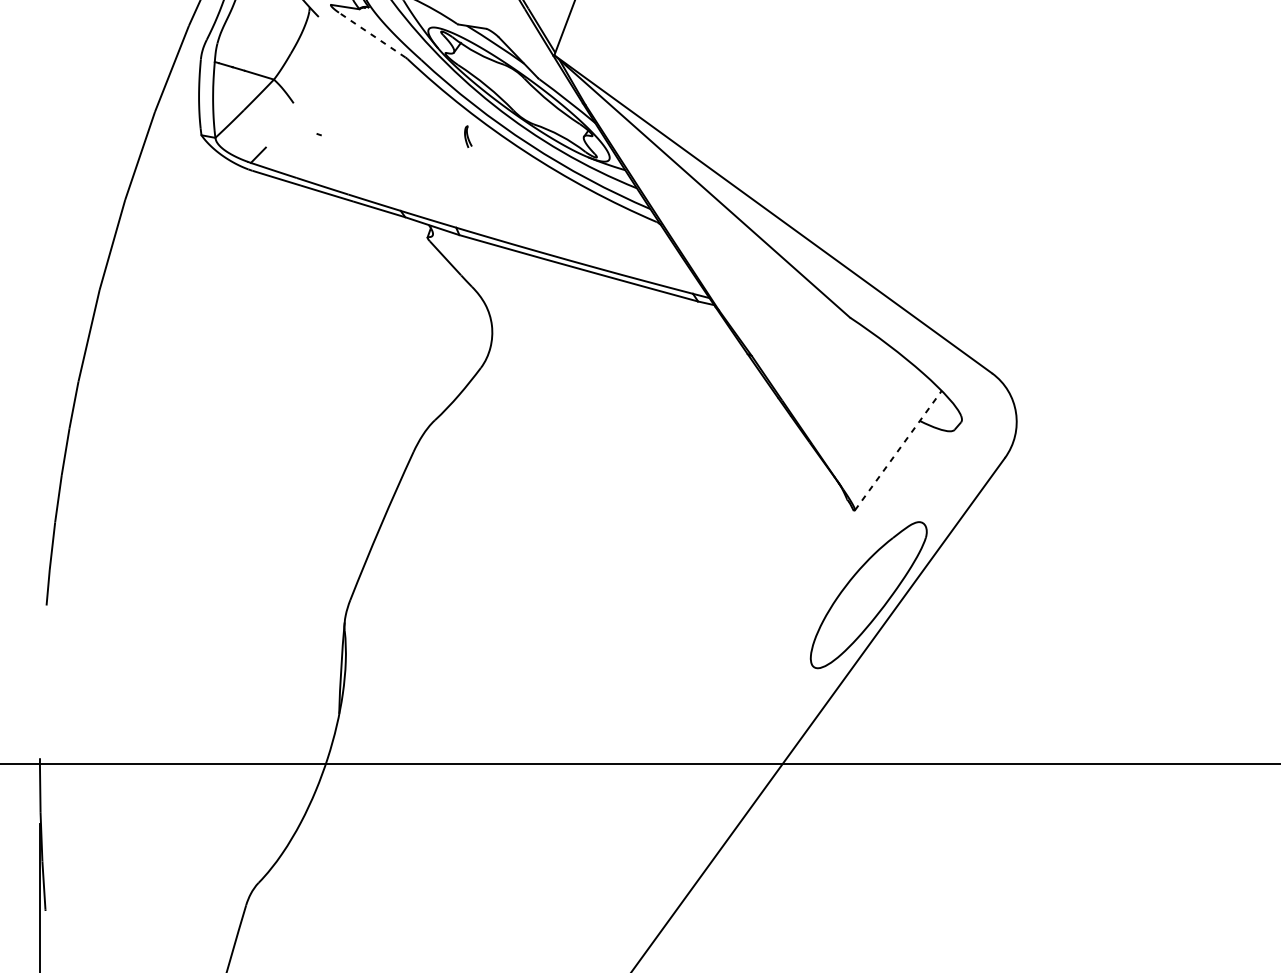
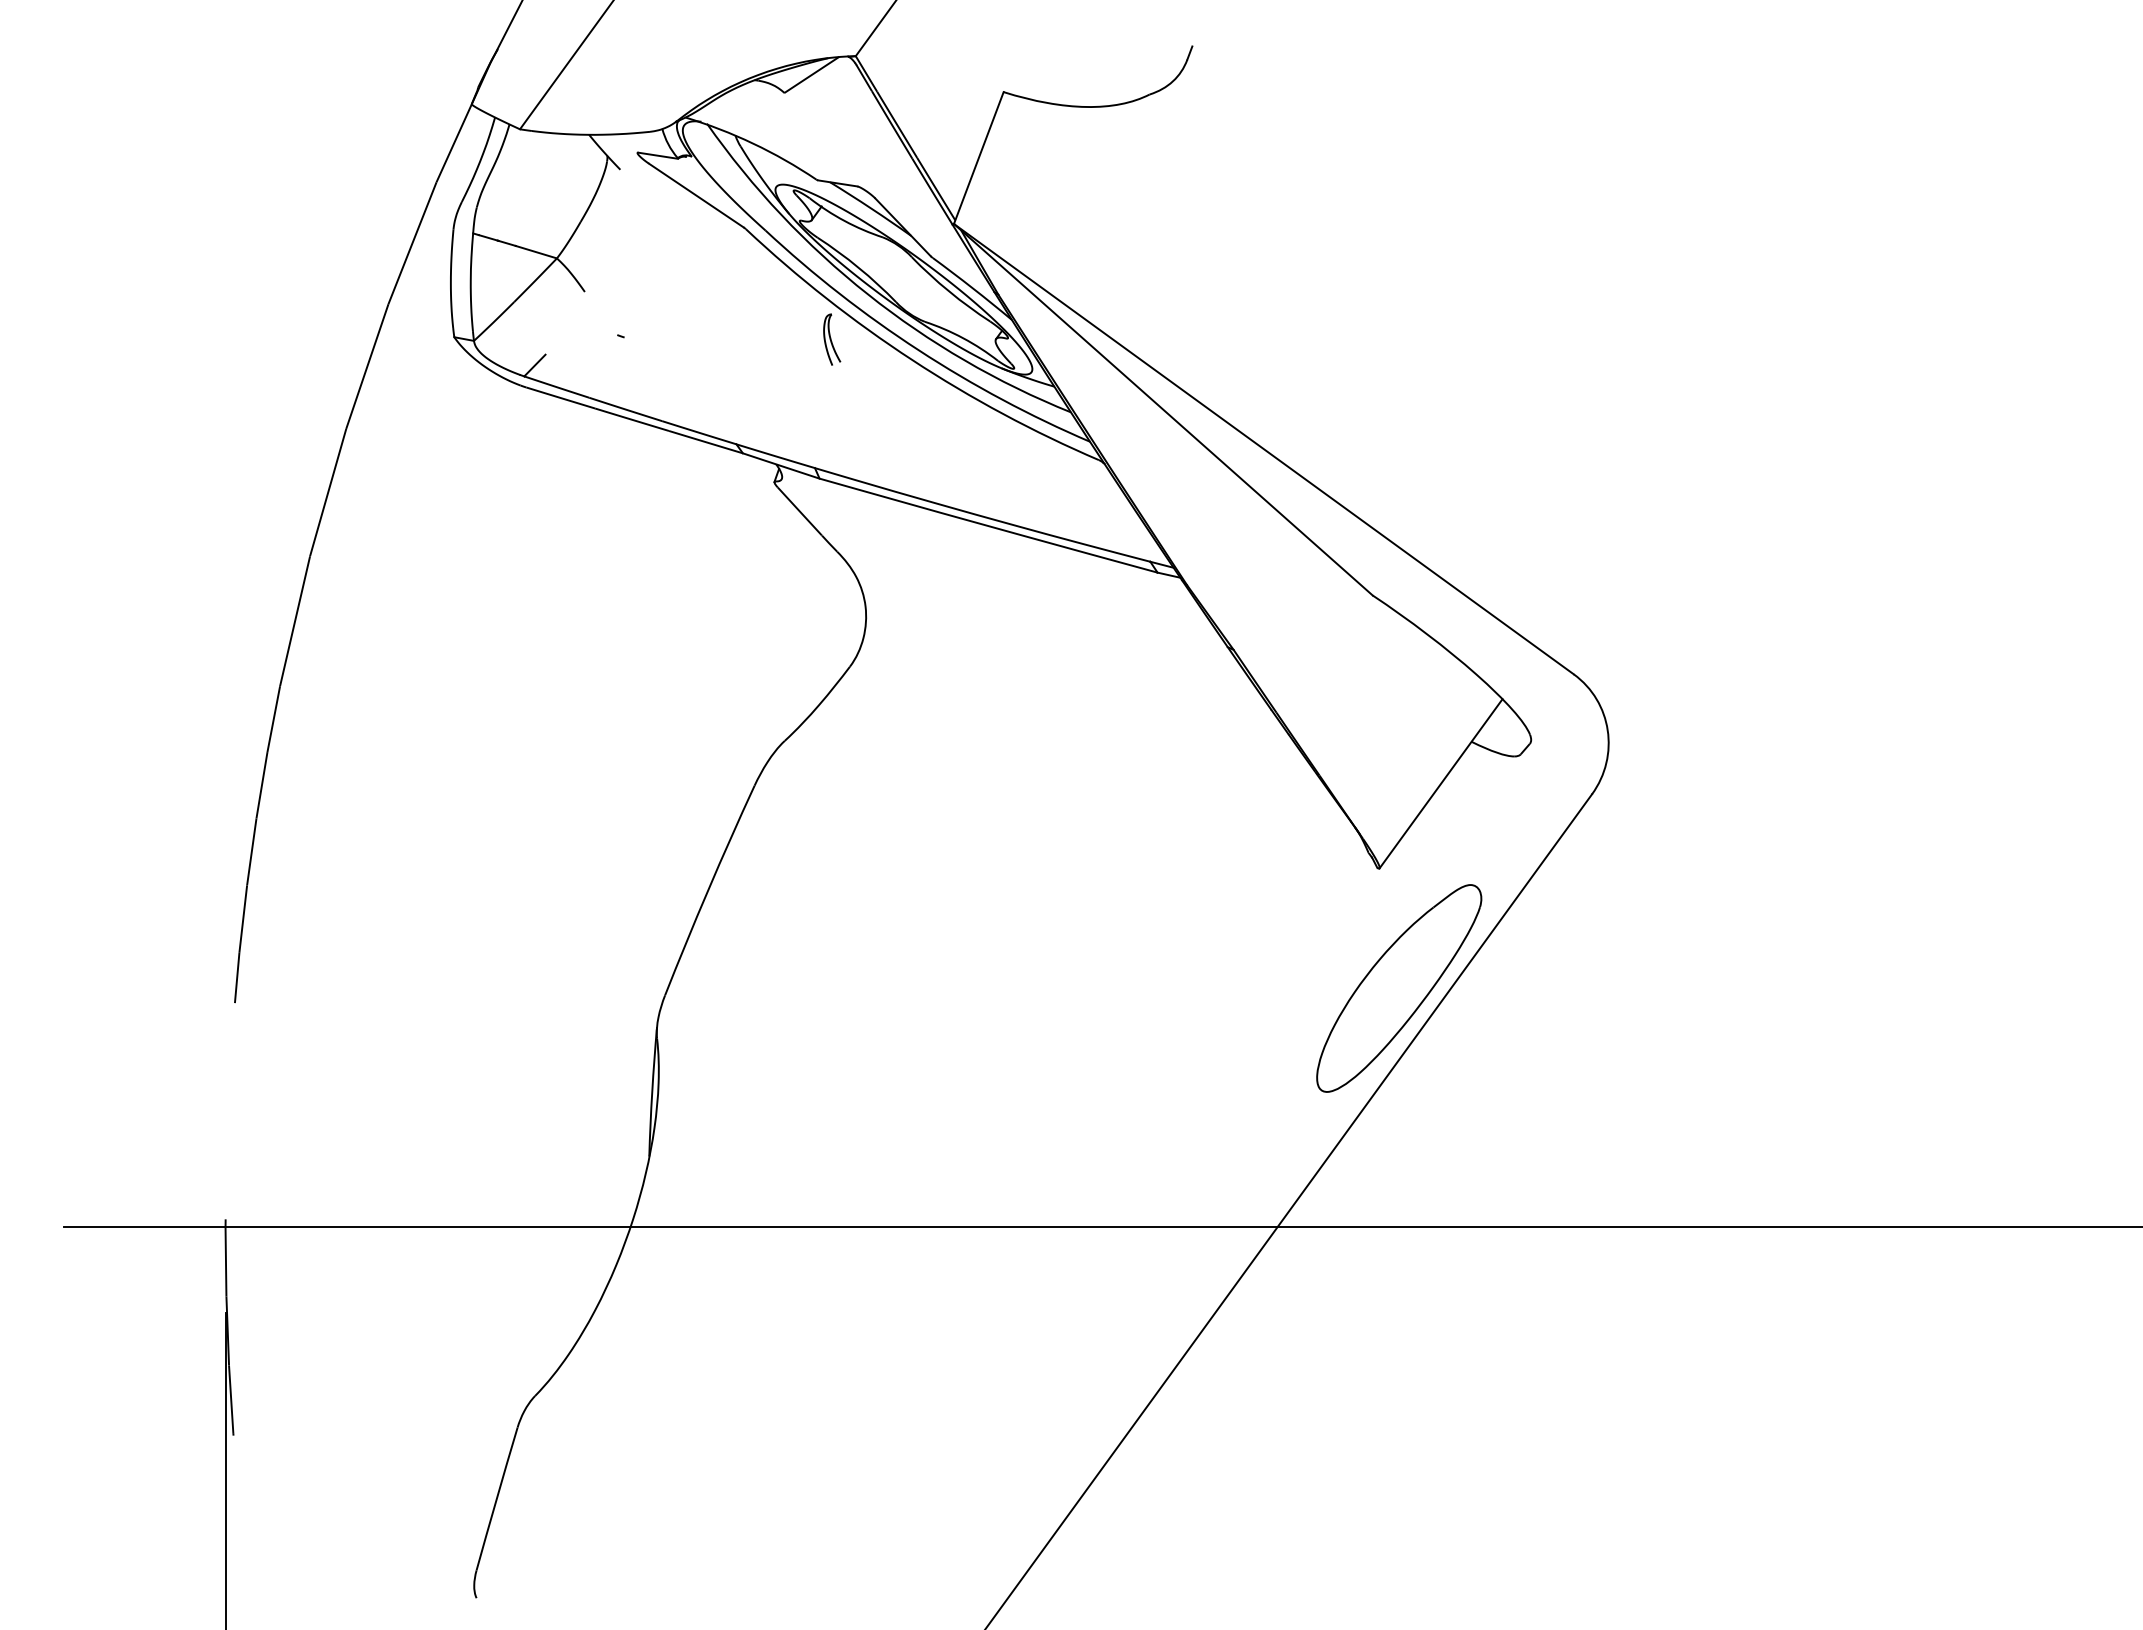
line: (372, 35) -> (696, 195), dashed -> solid
part: (468, 136) -> (832, 339), size x1.67
line: (898, 450) -> (1441, 783), dashed -> solid

